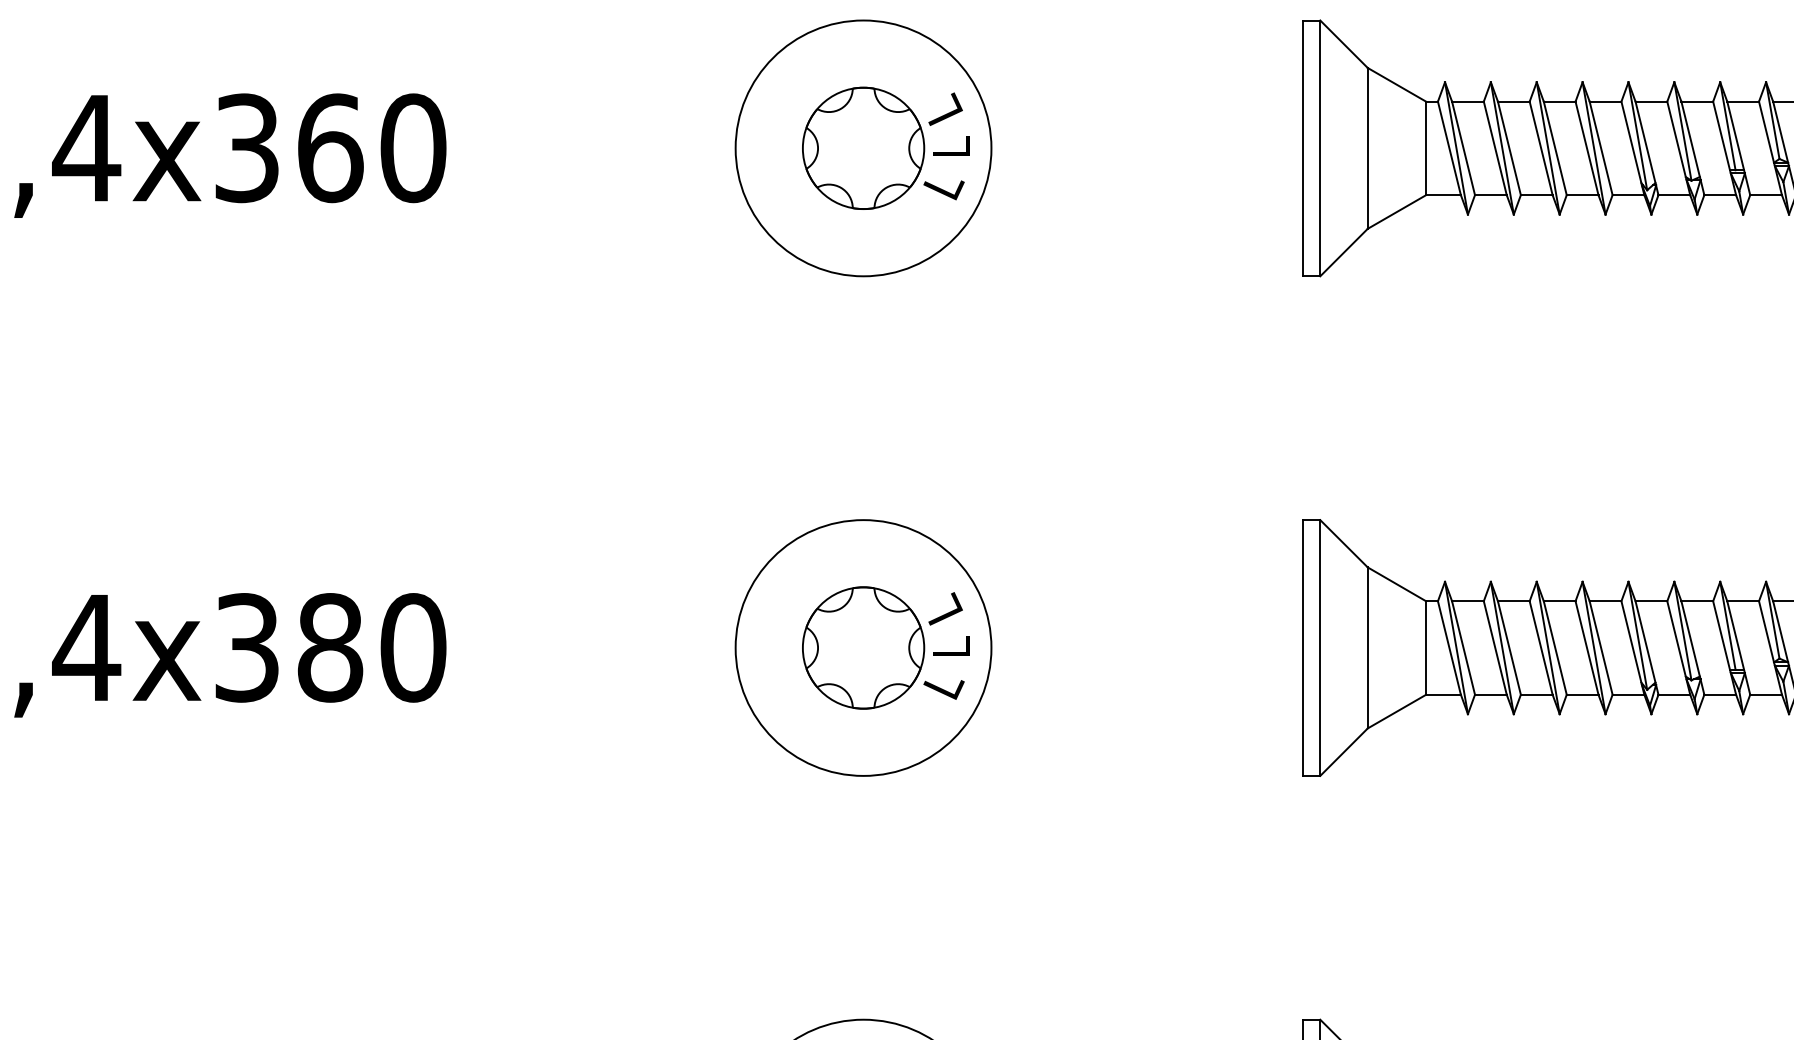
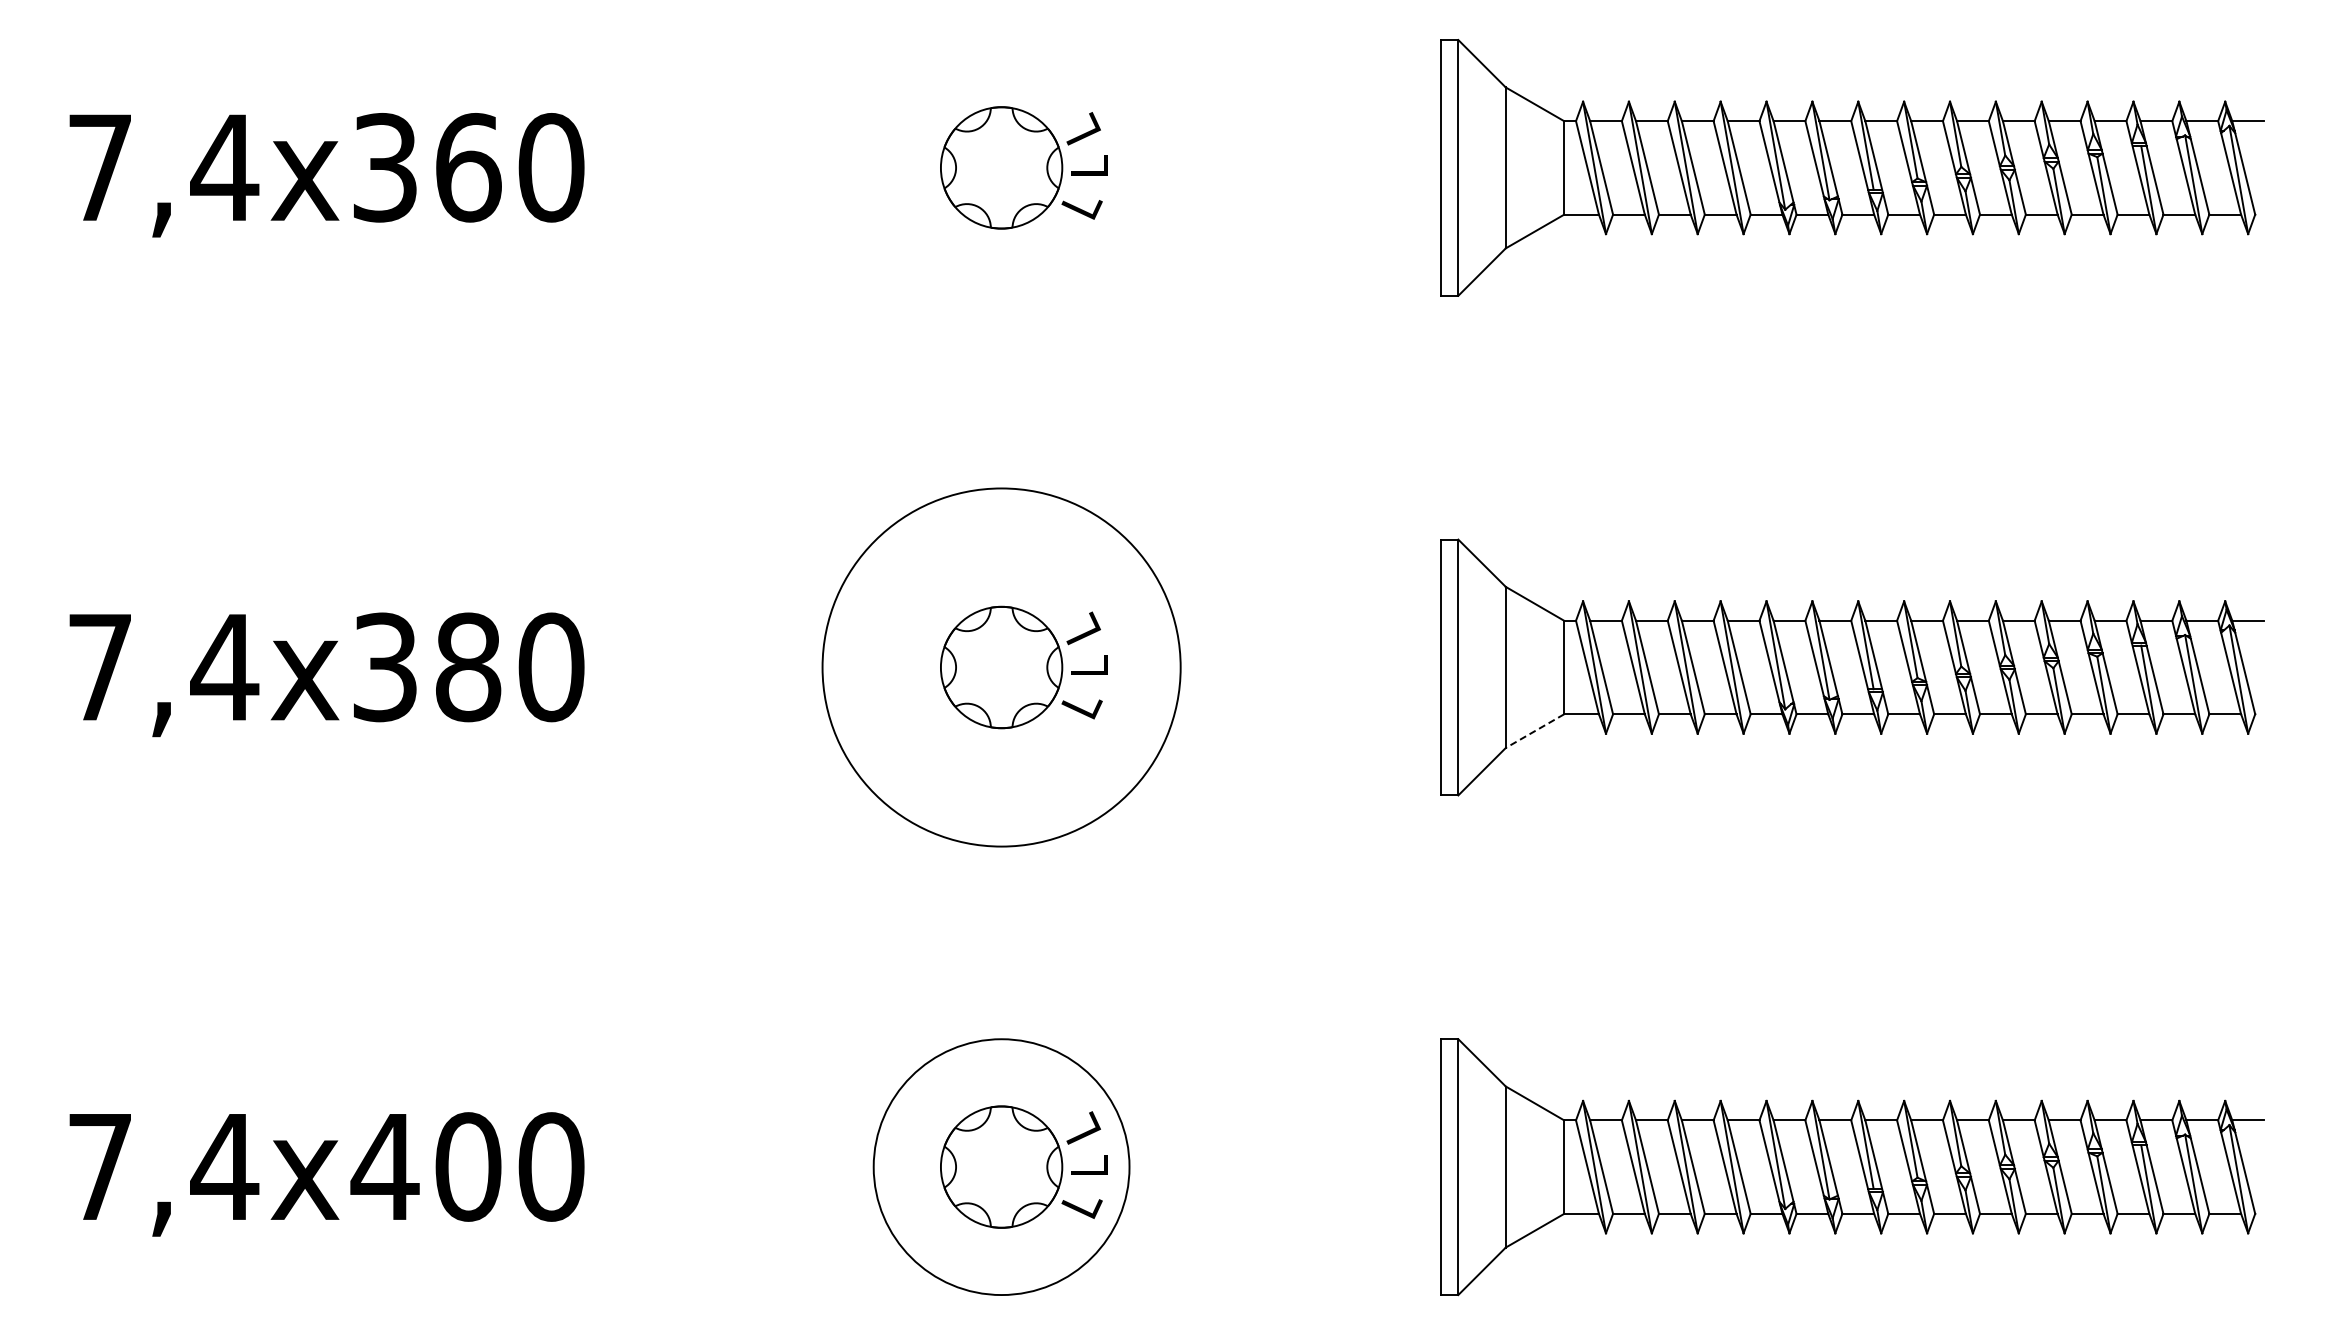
circle: (863, 147) -> (1001, 167), removed
circle: (863, 647) -> (1001, 667), size x1.4
line: (1397, 711) -> (1535, 731), solid -> dashed

